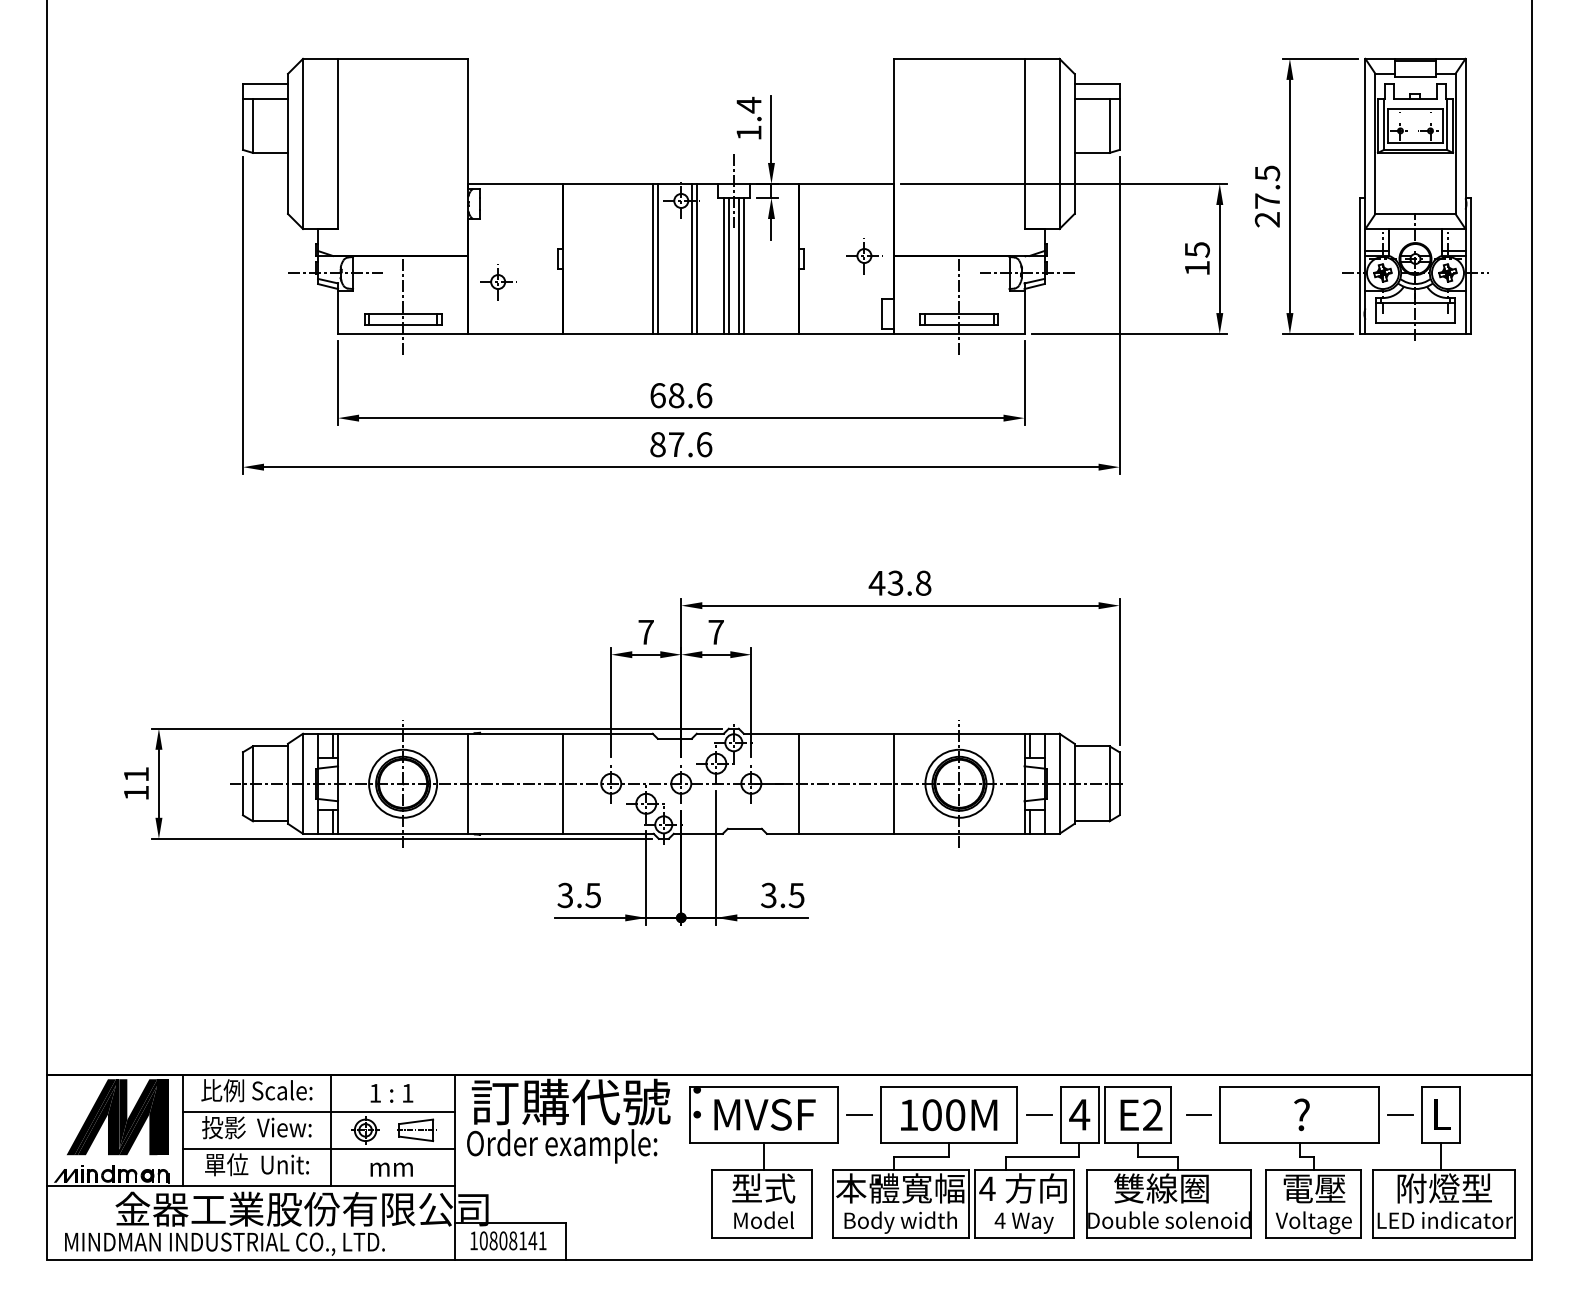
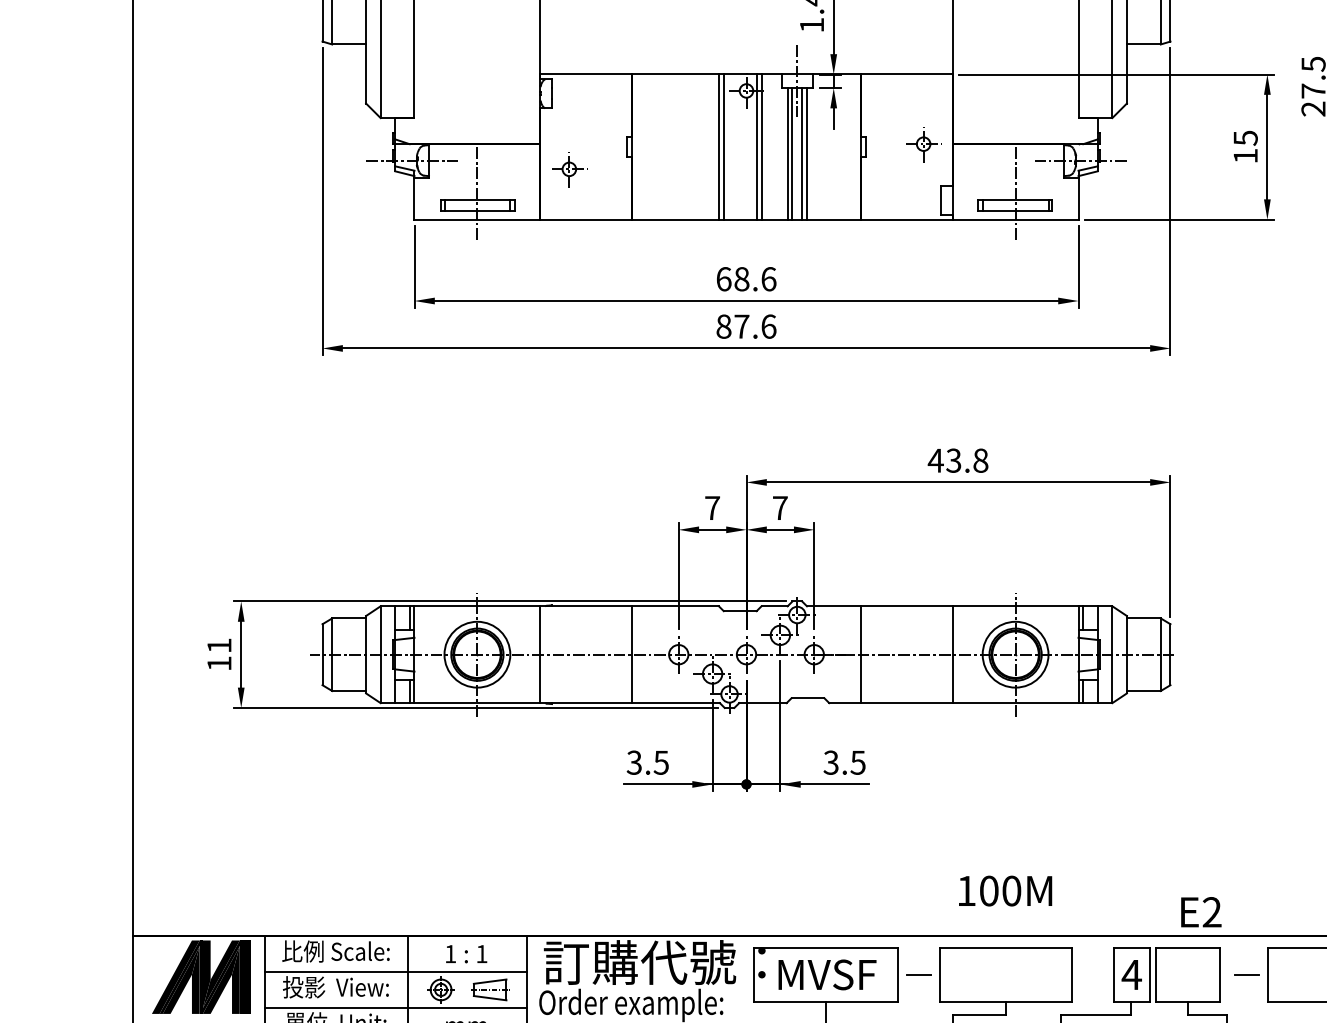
text: (1141, 1114) -> (1201, 911), moved
text: (949, 1115) -> (1005, 891), moved
line: (1039, 1115) -> (1093, 975), removed

